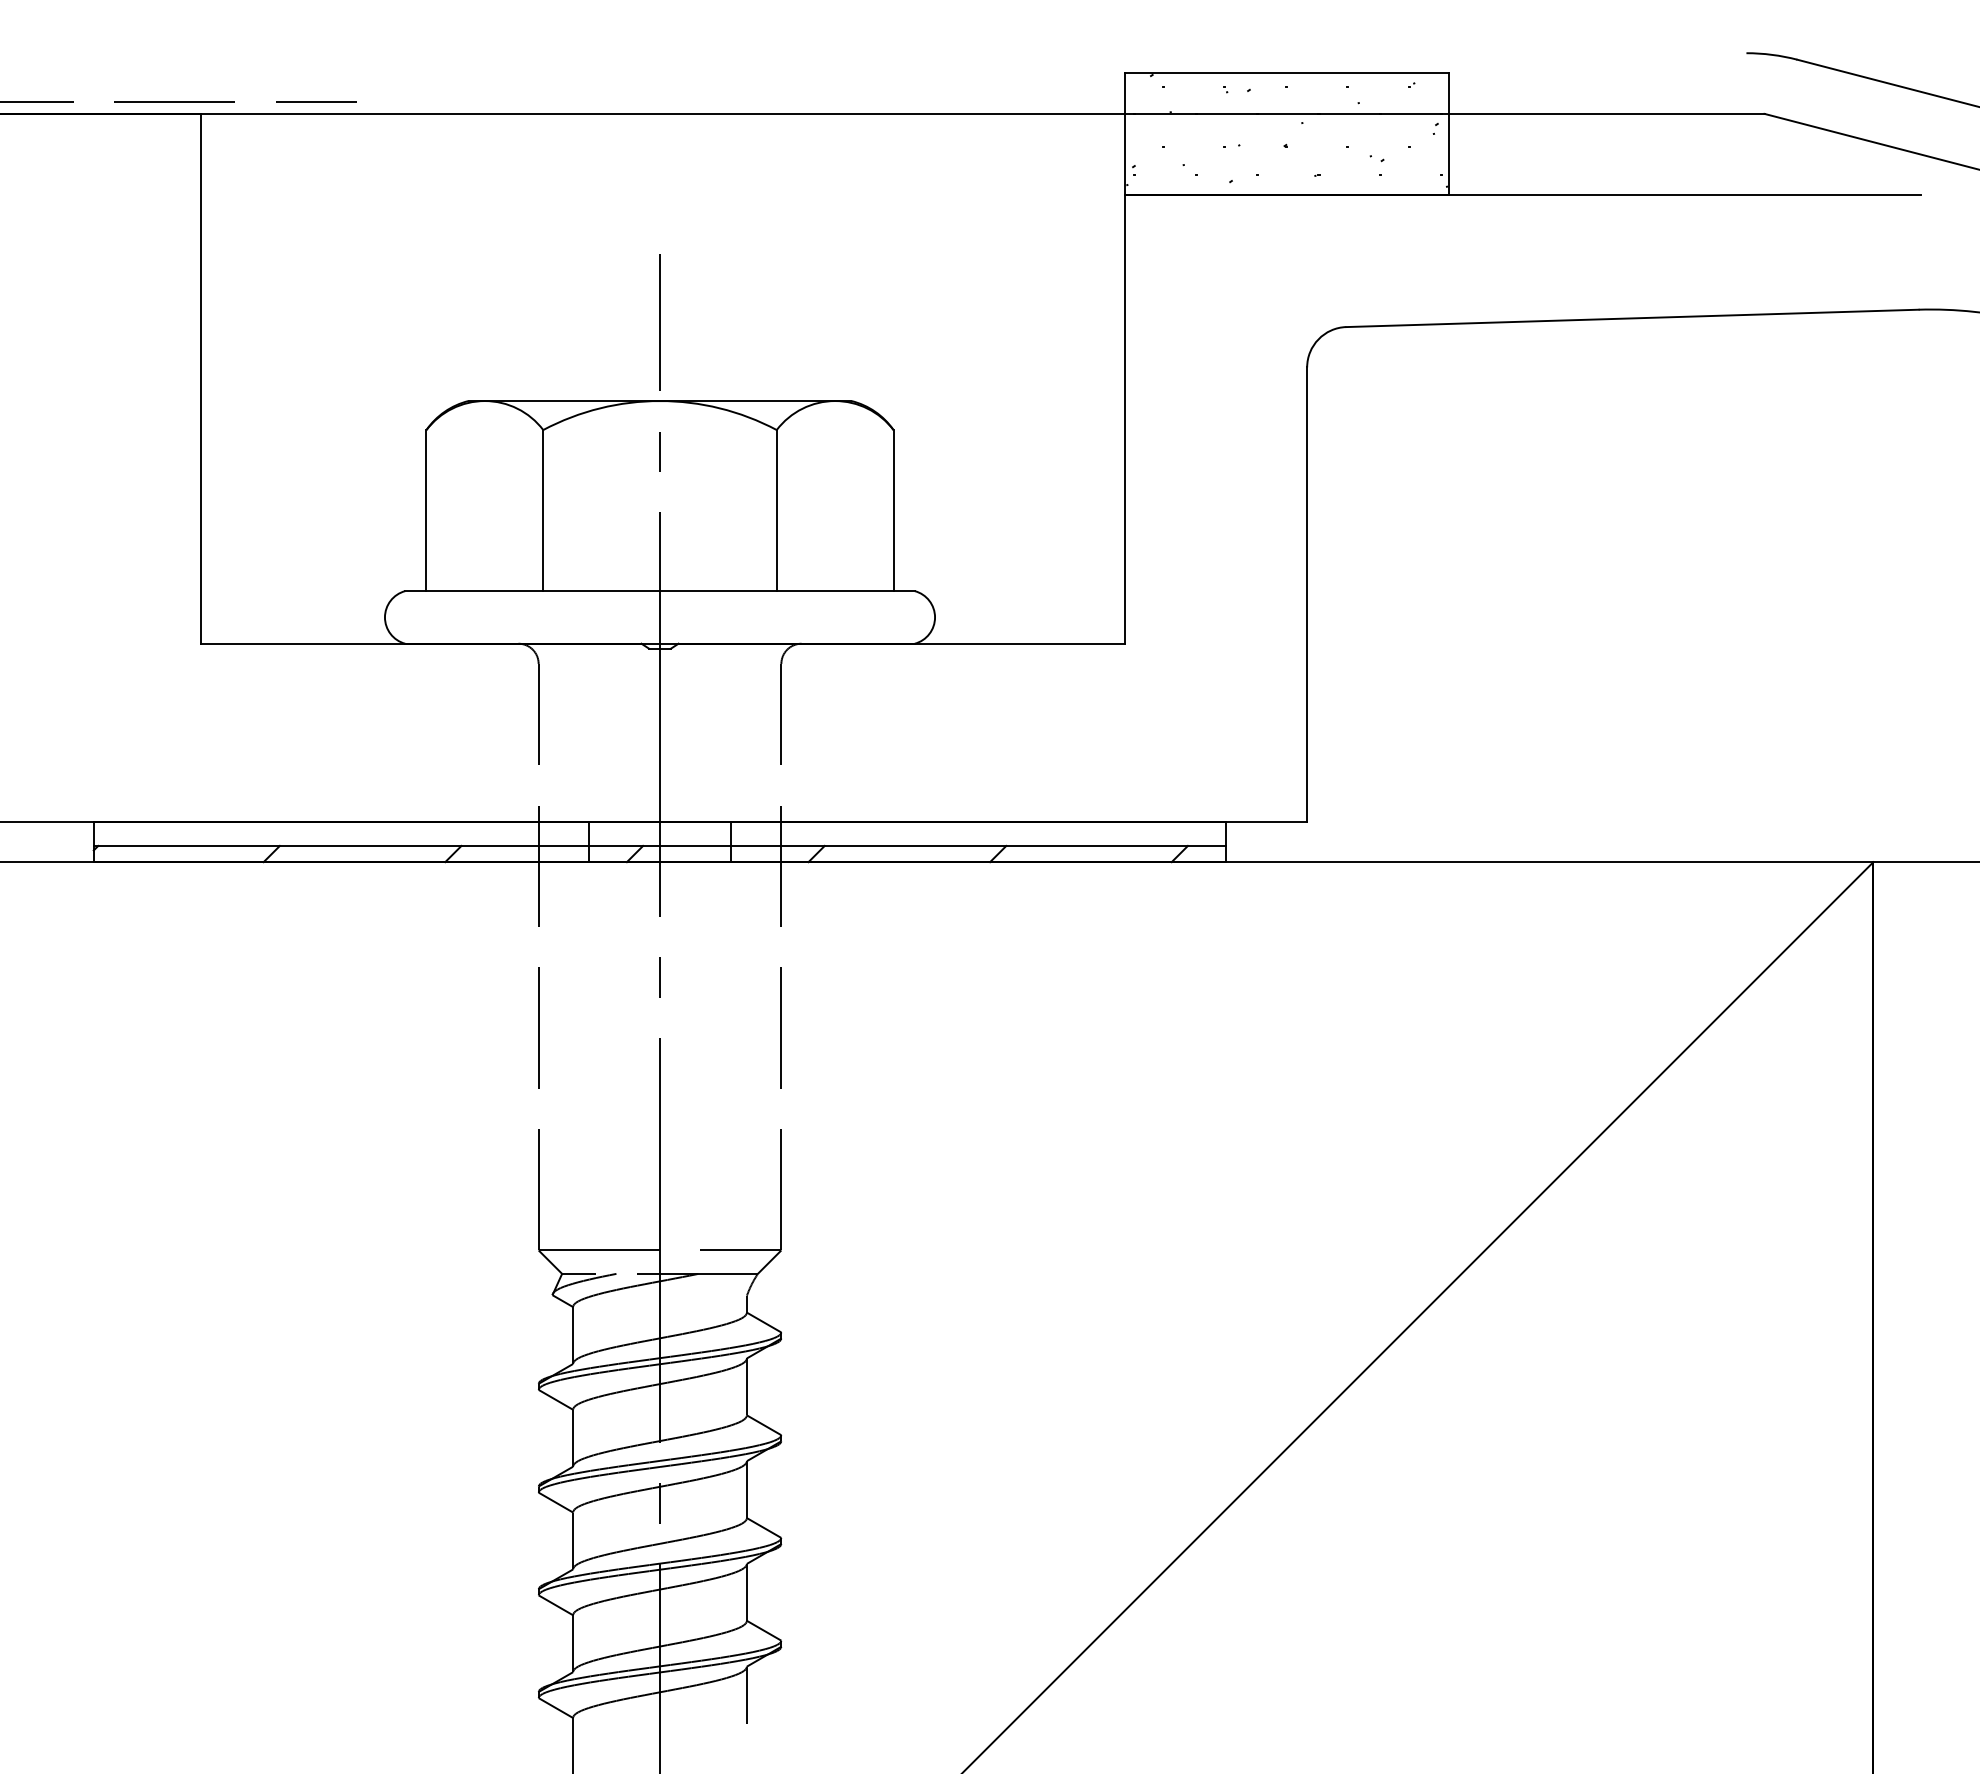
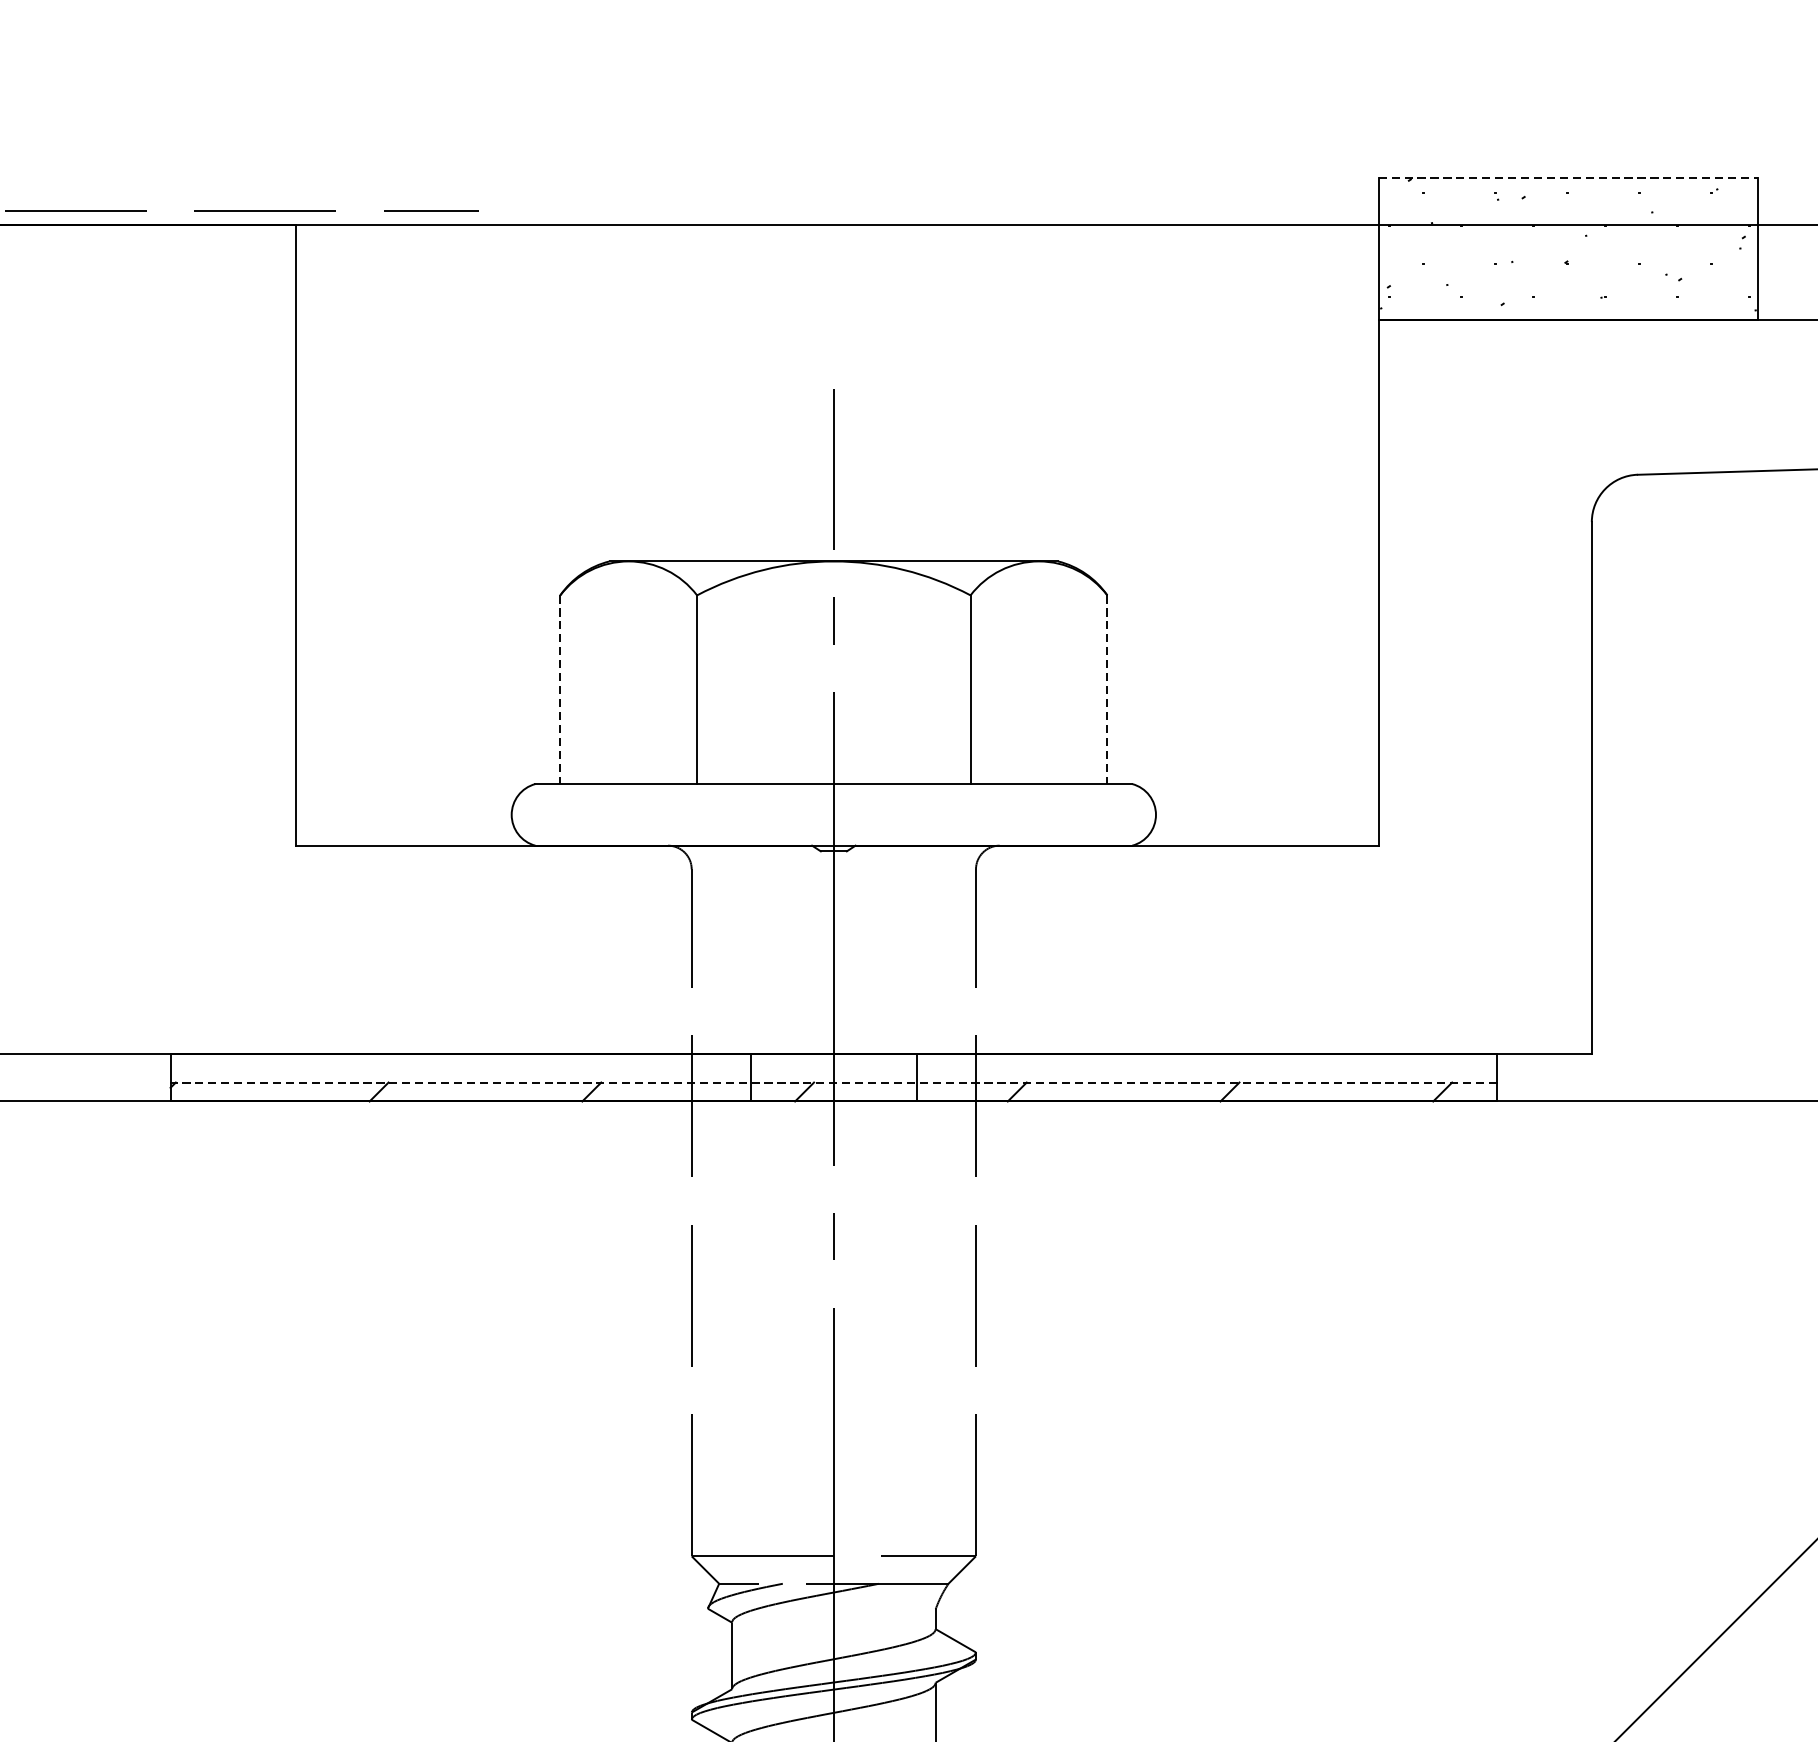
line: (1286, 73) -> (1567, 177), solid -> dashed
line: (426, 510) -> (560, 689), solid -> dashed
line: (893, 510) -> (1107, 689), solid -> dashed
line: (659, 845) -> (833, 1082), solid -> dashed

